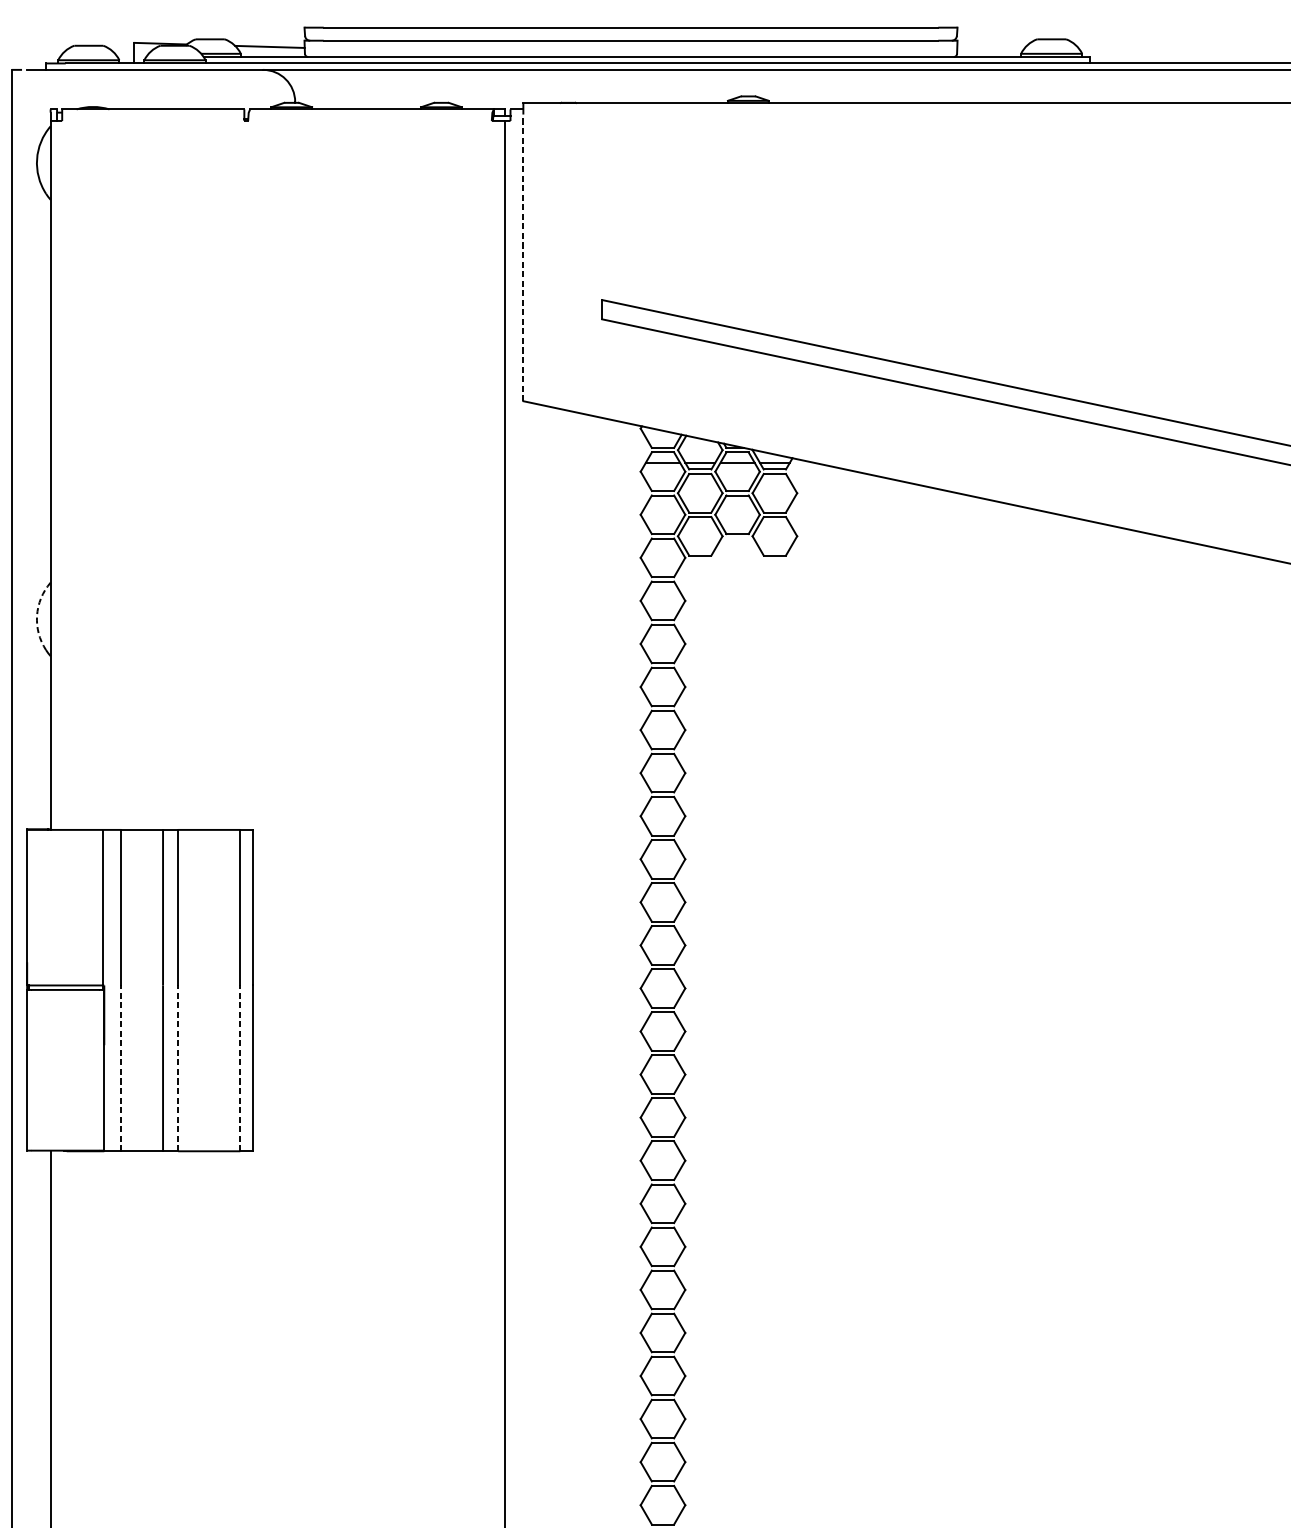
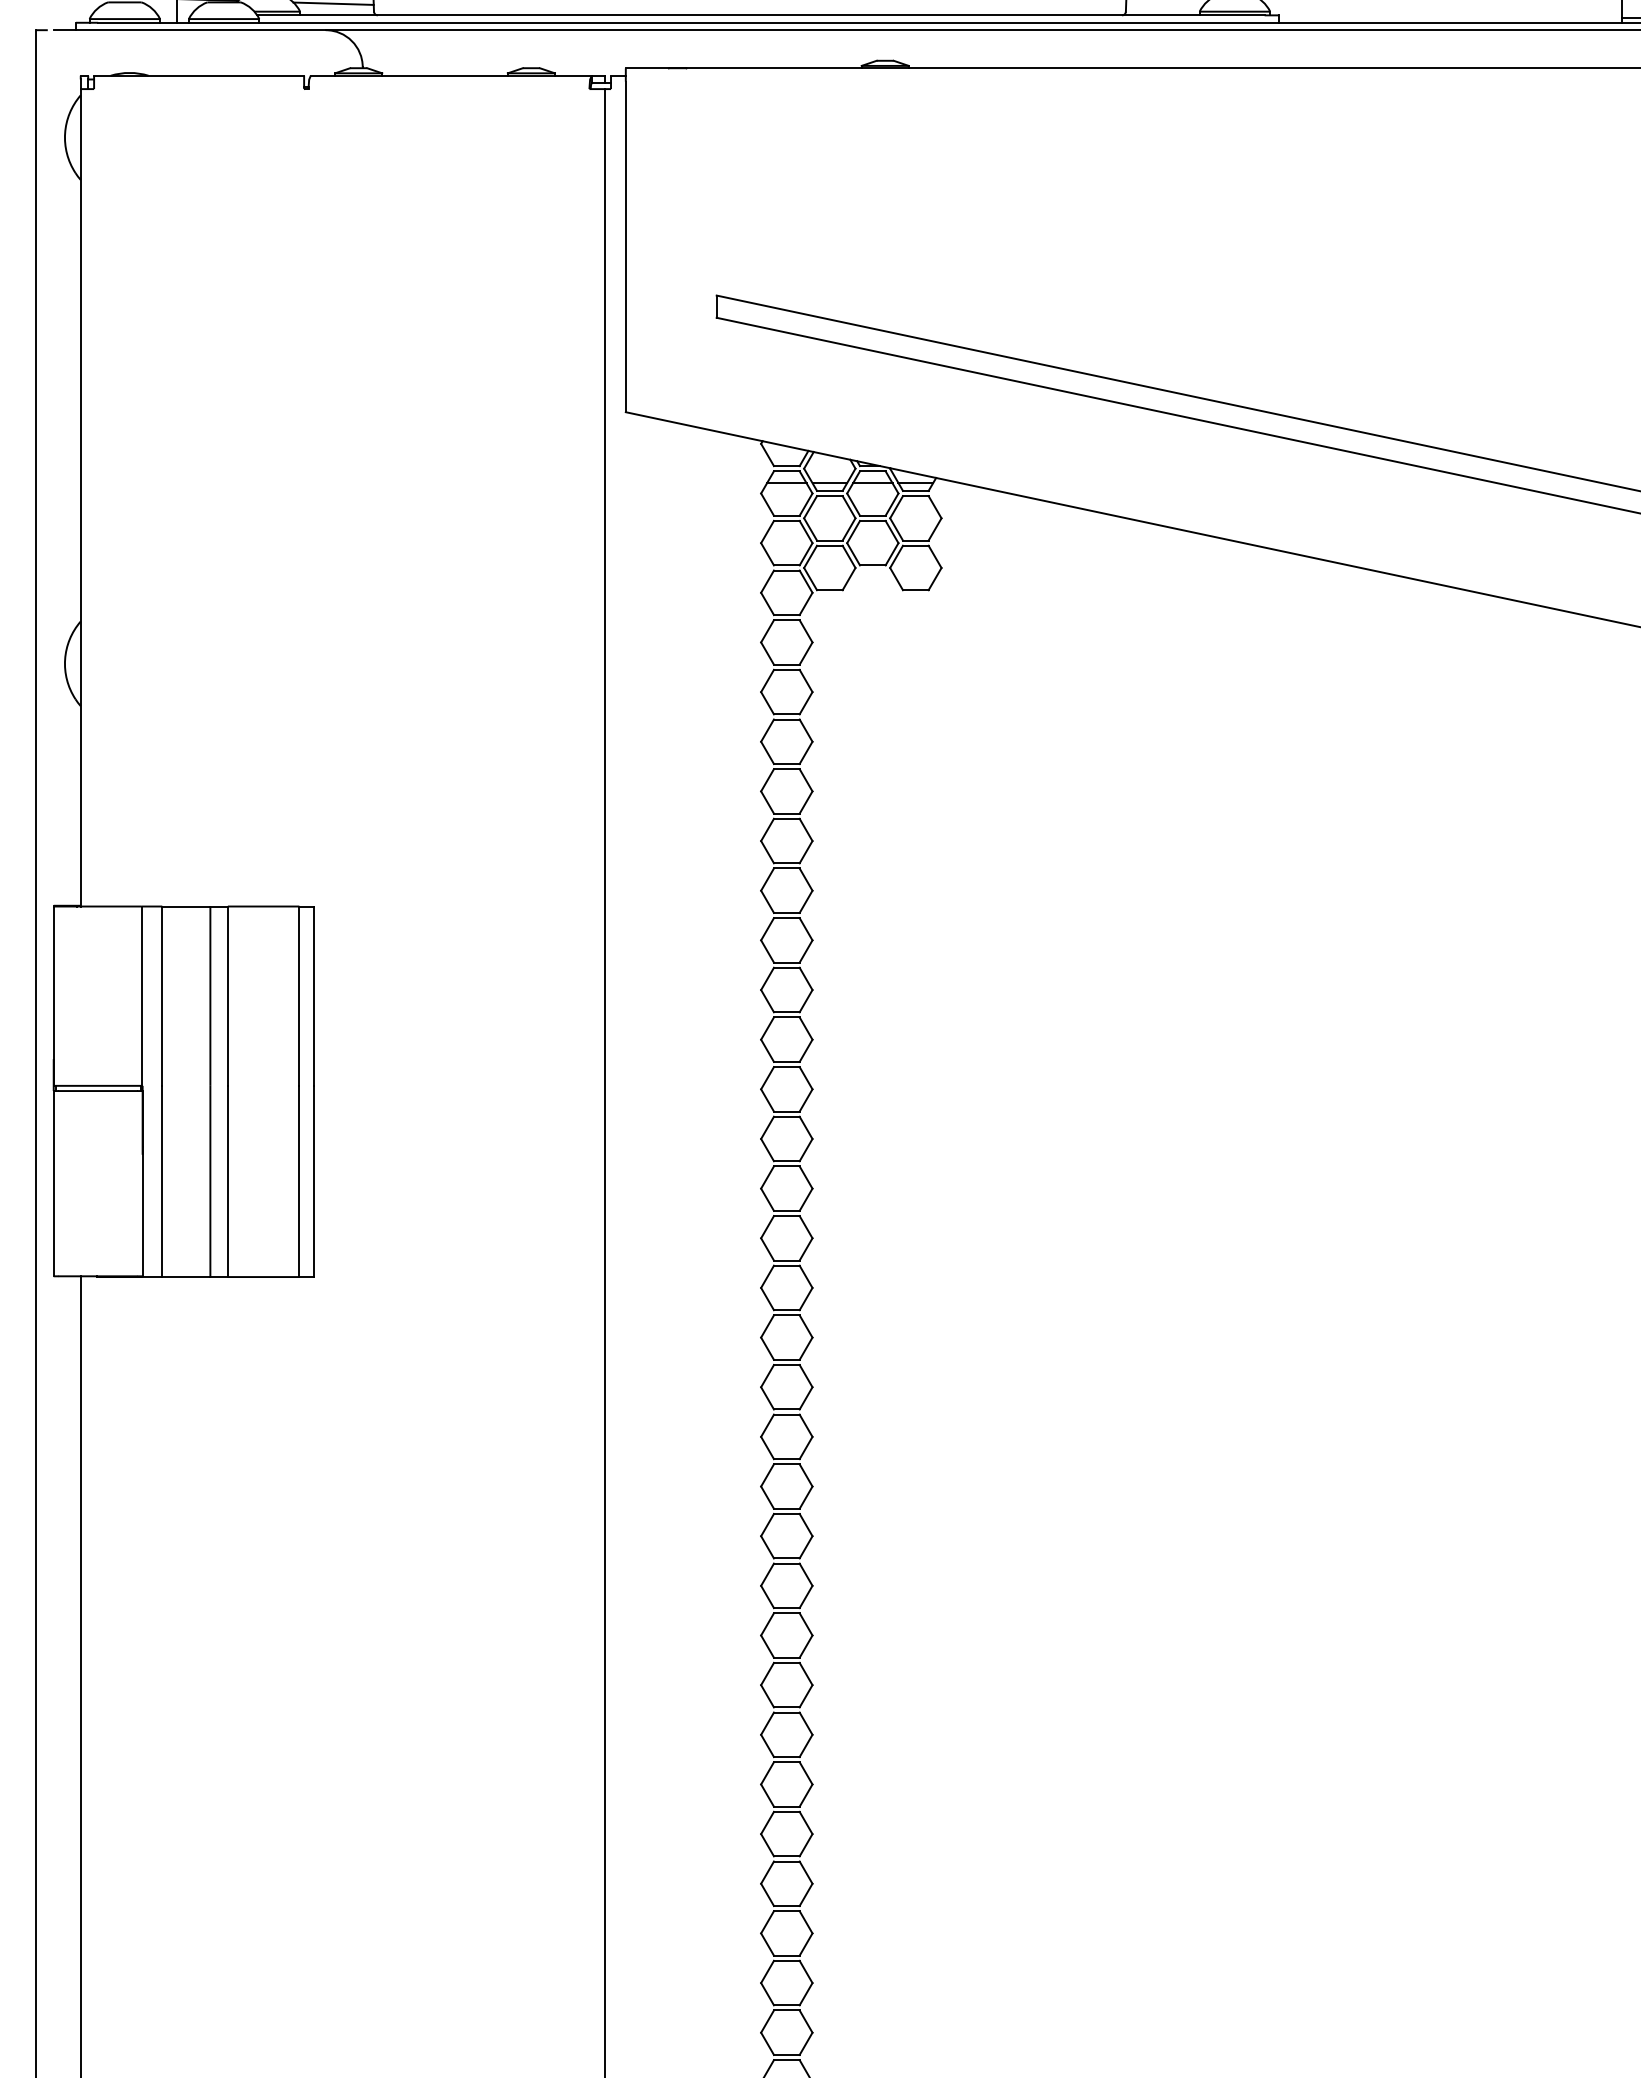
line: (523, 257) -> (625, 246), dashed -> solid
arc: (37, 615) -> (65, 659), dashed -> solid
line: (121, 1068) -> (162, 1181), dashed -> solid
line: (177, 1068) -> (227, 1181), dashed -> solid
line: (240, 1068) -> (299, 1181), dashed -> solid

